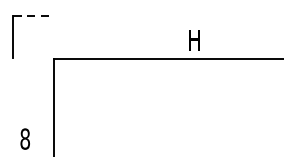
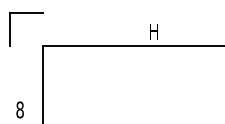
line: (33, 15) -> (26, 12), dashed -> solid

